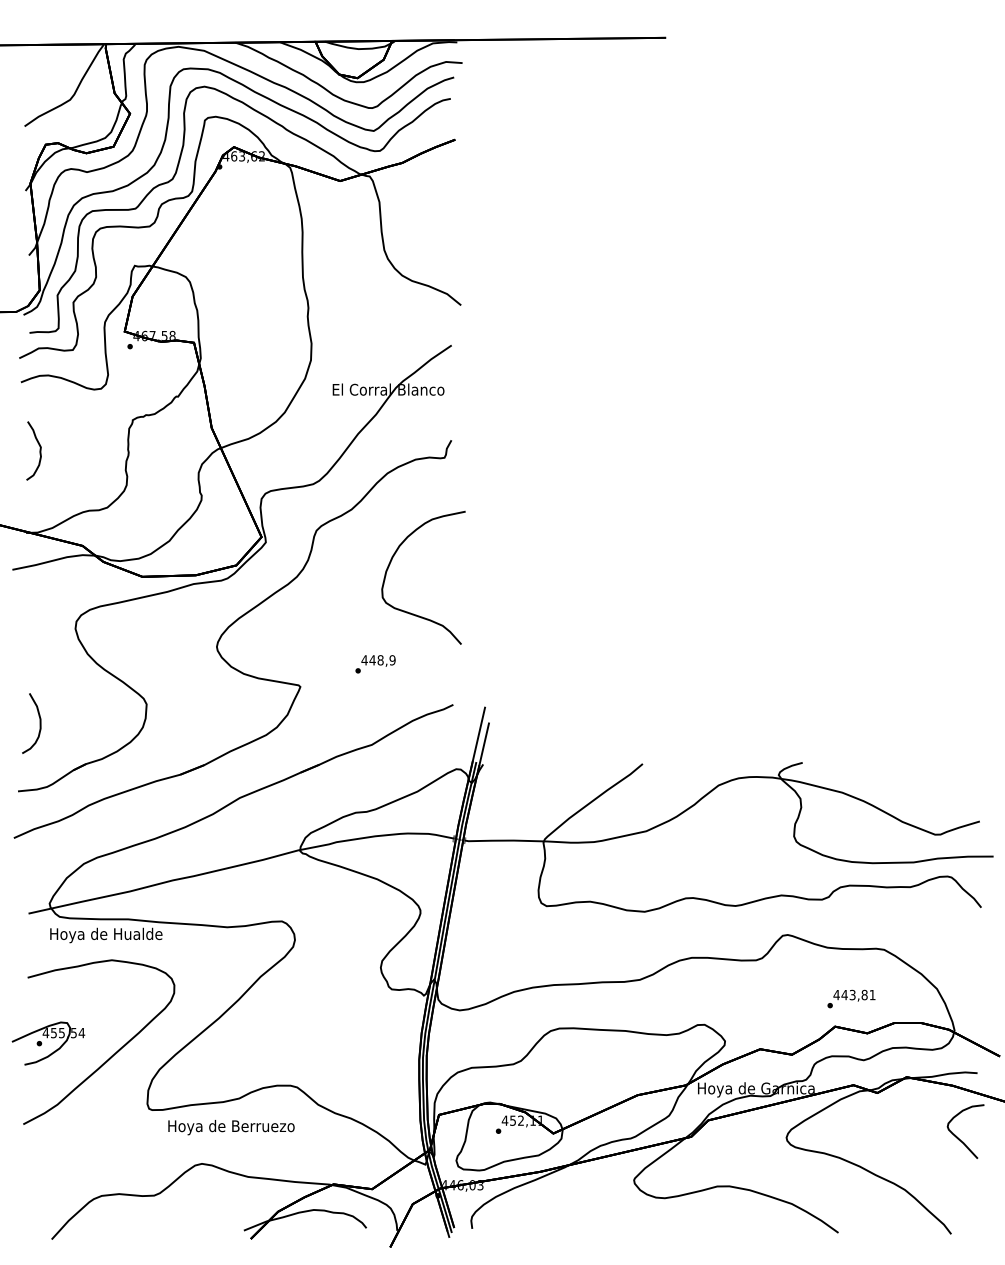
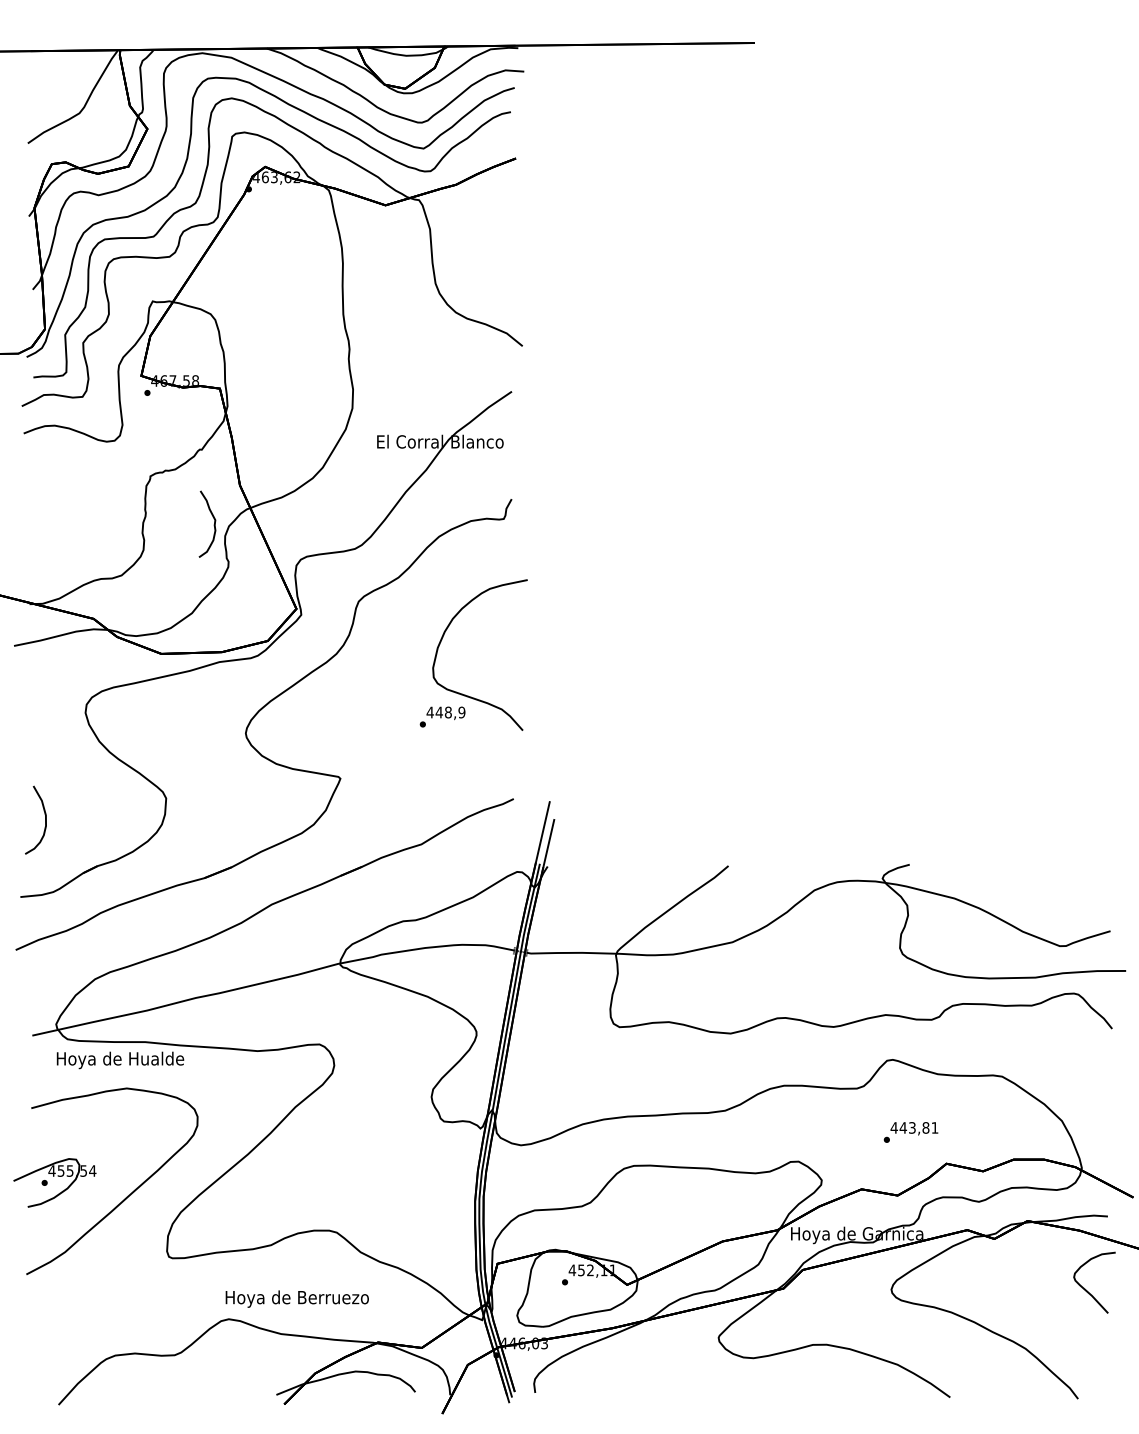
curve: (39, 451) -> (213, 524), moved
text: (375, 663) -> (442, 716), moved
text: (851, 999) -> (910, 1132), moved
text: (230, 1127) -> (296, 1298), moved

